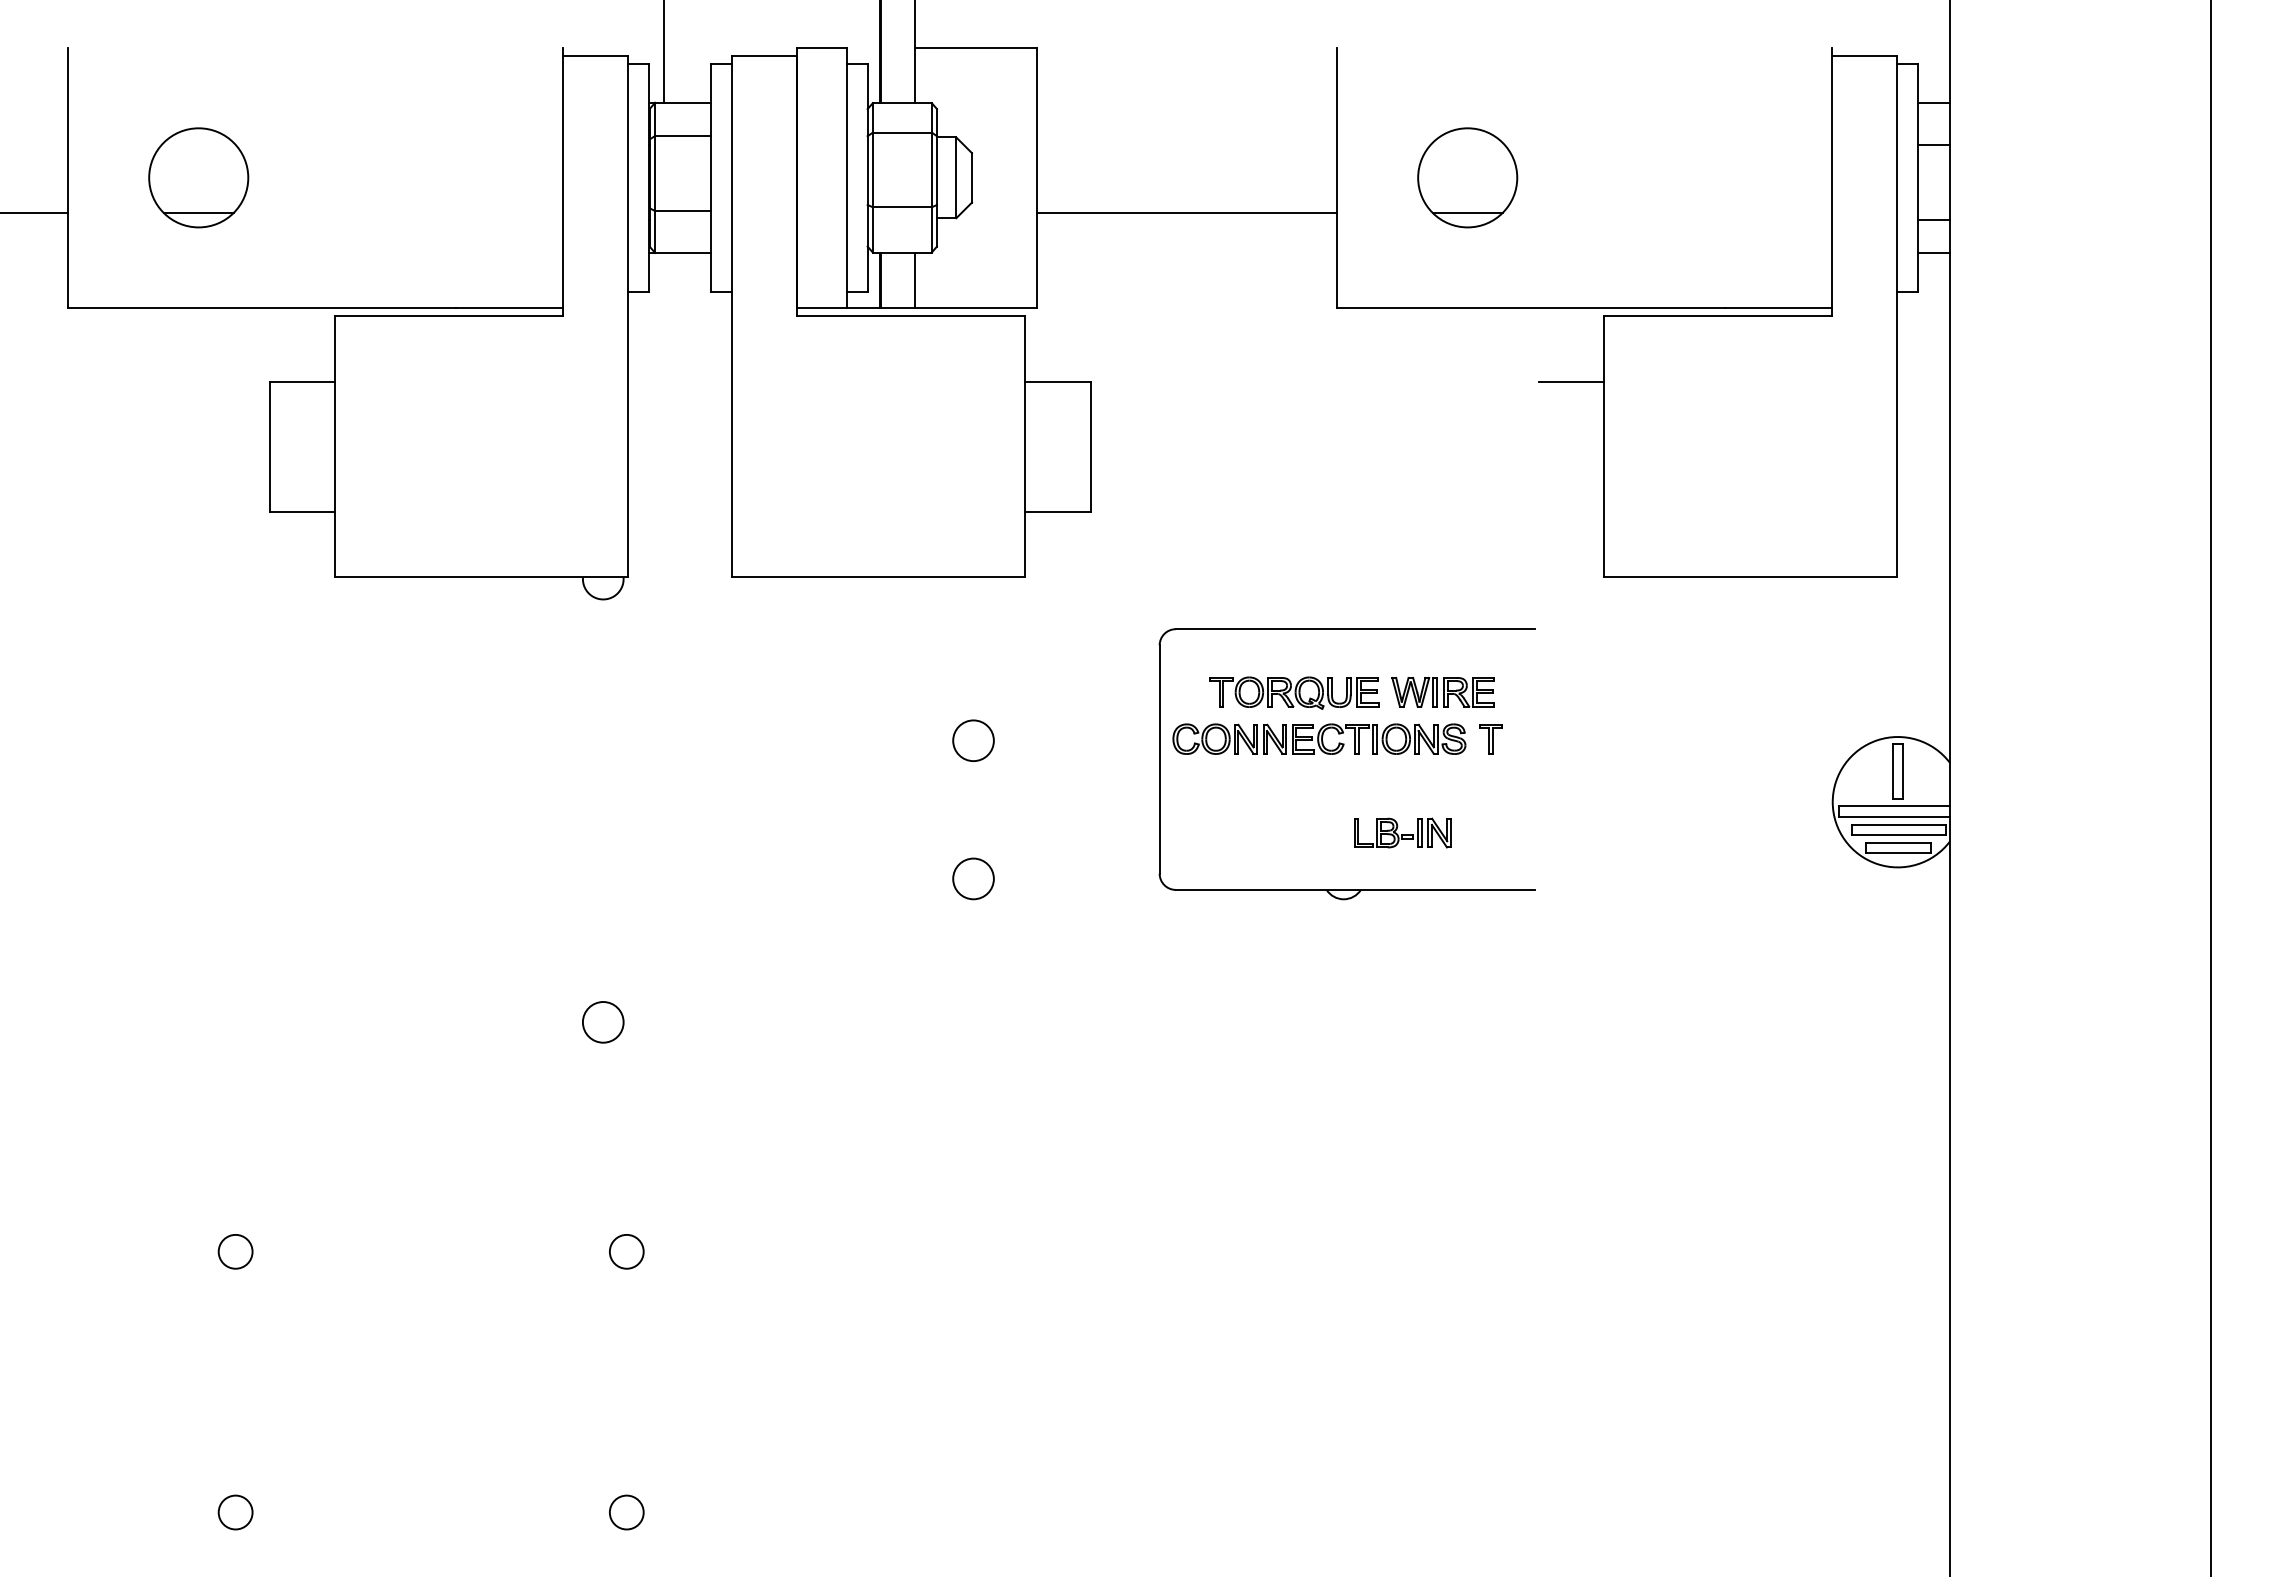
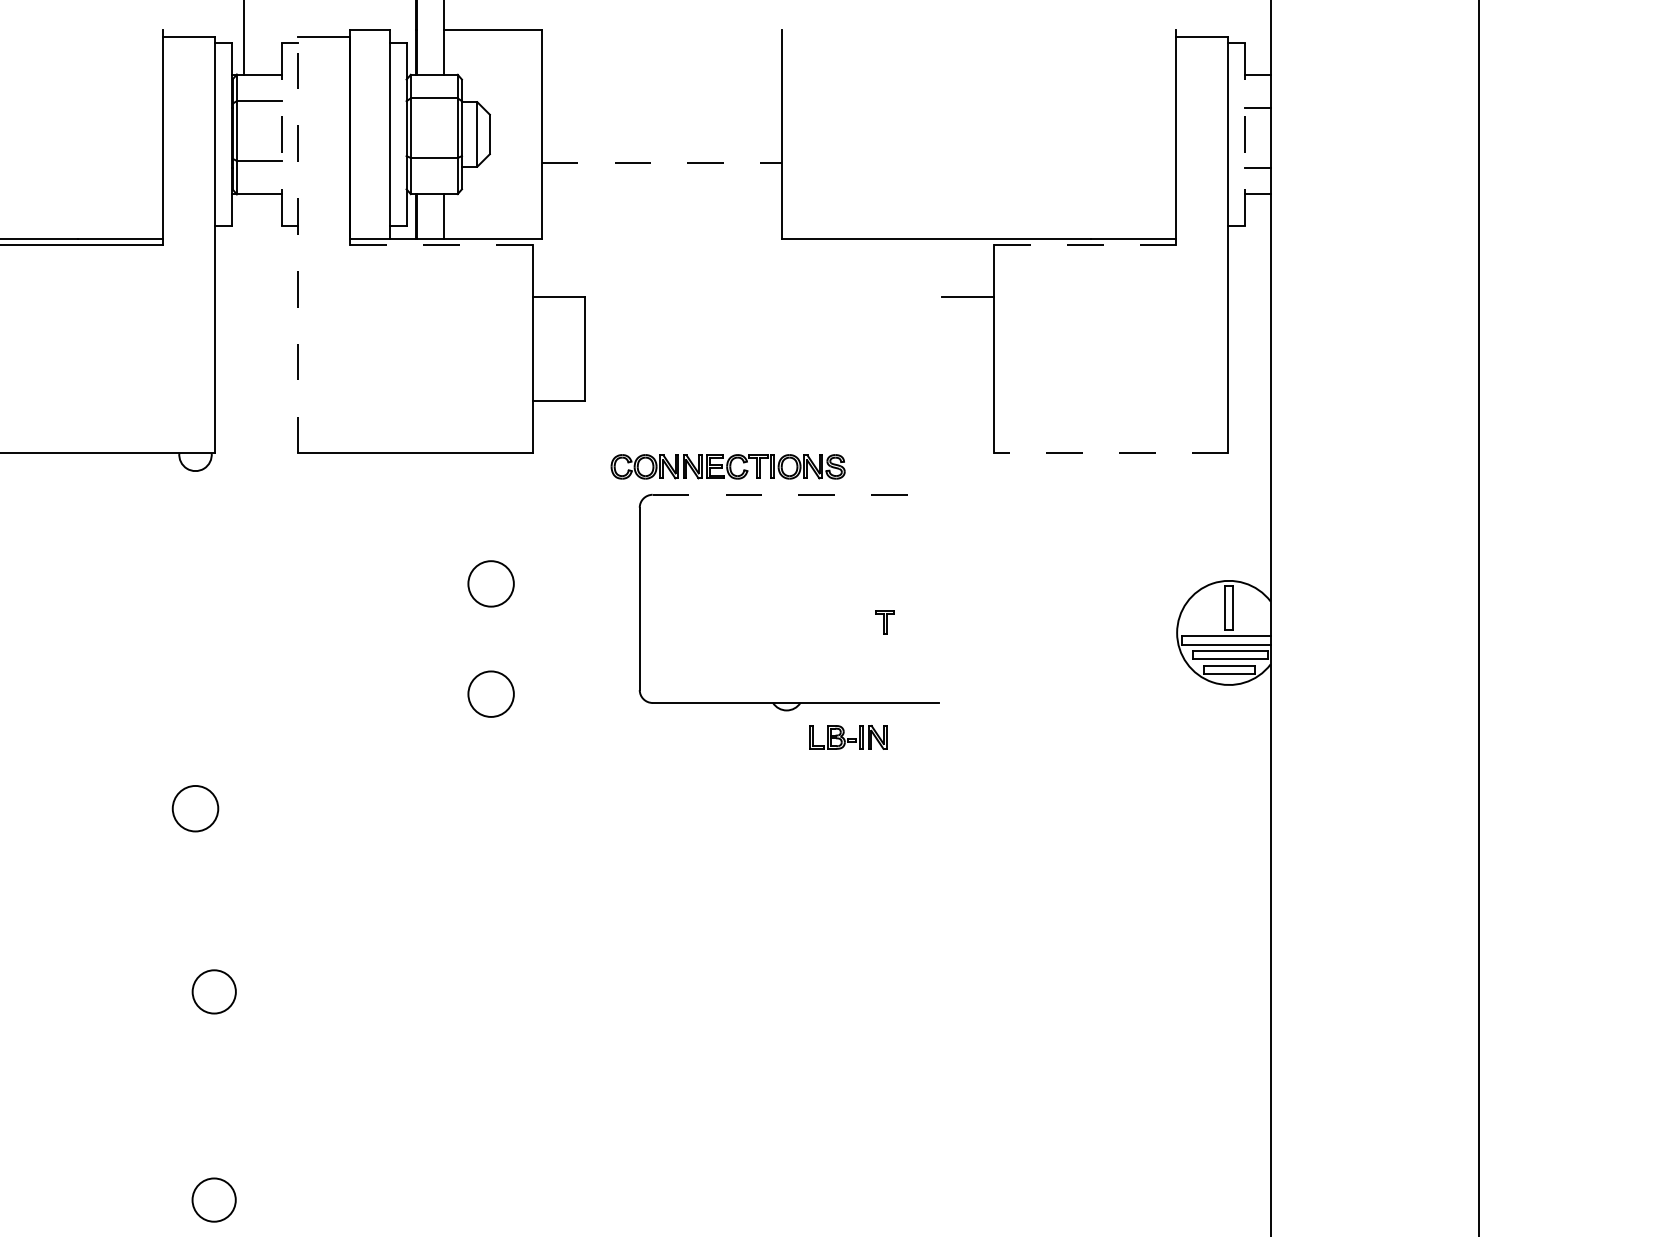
line: (711, 177) -> (281, 134), solid -> dashed
part: (1467, 177) -> (885, 134), removed
line: (1917, 178) -> (1244, 134), solid -> dashed
line: (1187, 213) -> (661, 162), solid -> dashed
line: (732, 316) -> (298, 245), solid -> dashed
line: (911, 316) -> (441, 245), solid -> dashed
line: (1718, 316) -> (1085, 245), solid -> dashed
line: (1750, 577) -> (1111, 453), solid -> dashed
line: (1355, 629) -> (796, 495), solid -> dashed
part: (1294, 692) -> (747, 545), removed
part: (1442, 692) -> (865, 545), removed
part: (1319, 738) -> (728, 466), moved
part: (1490, 739) -> (884, 622), moved
circle: (973, 740) -> (491, 583), size x1.4
part: (1402, 832) -> (847, 736), moved
circle: (973, 878) -> (491, 693), size x1.4
circle: (602, 1022) -> (194, 808), size x1.4
circle: (626, 1251) -> (214, 991), size x1.6
circle: (626, 1512) -> (214, 1200), size x1.6

